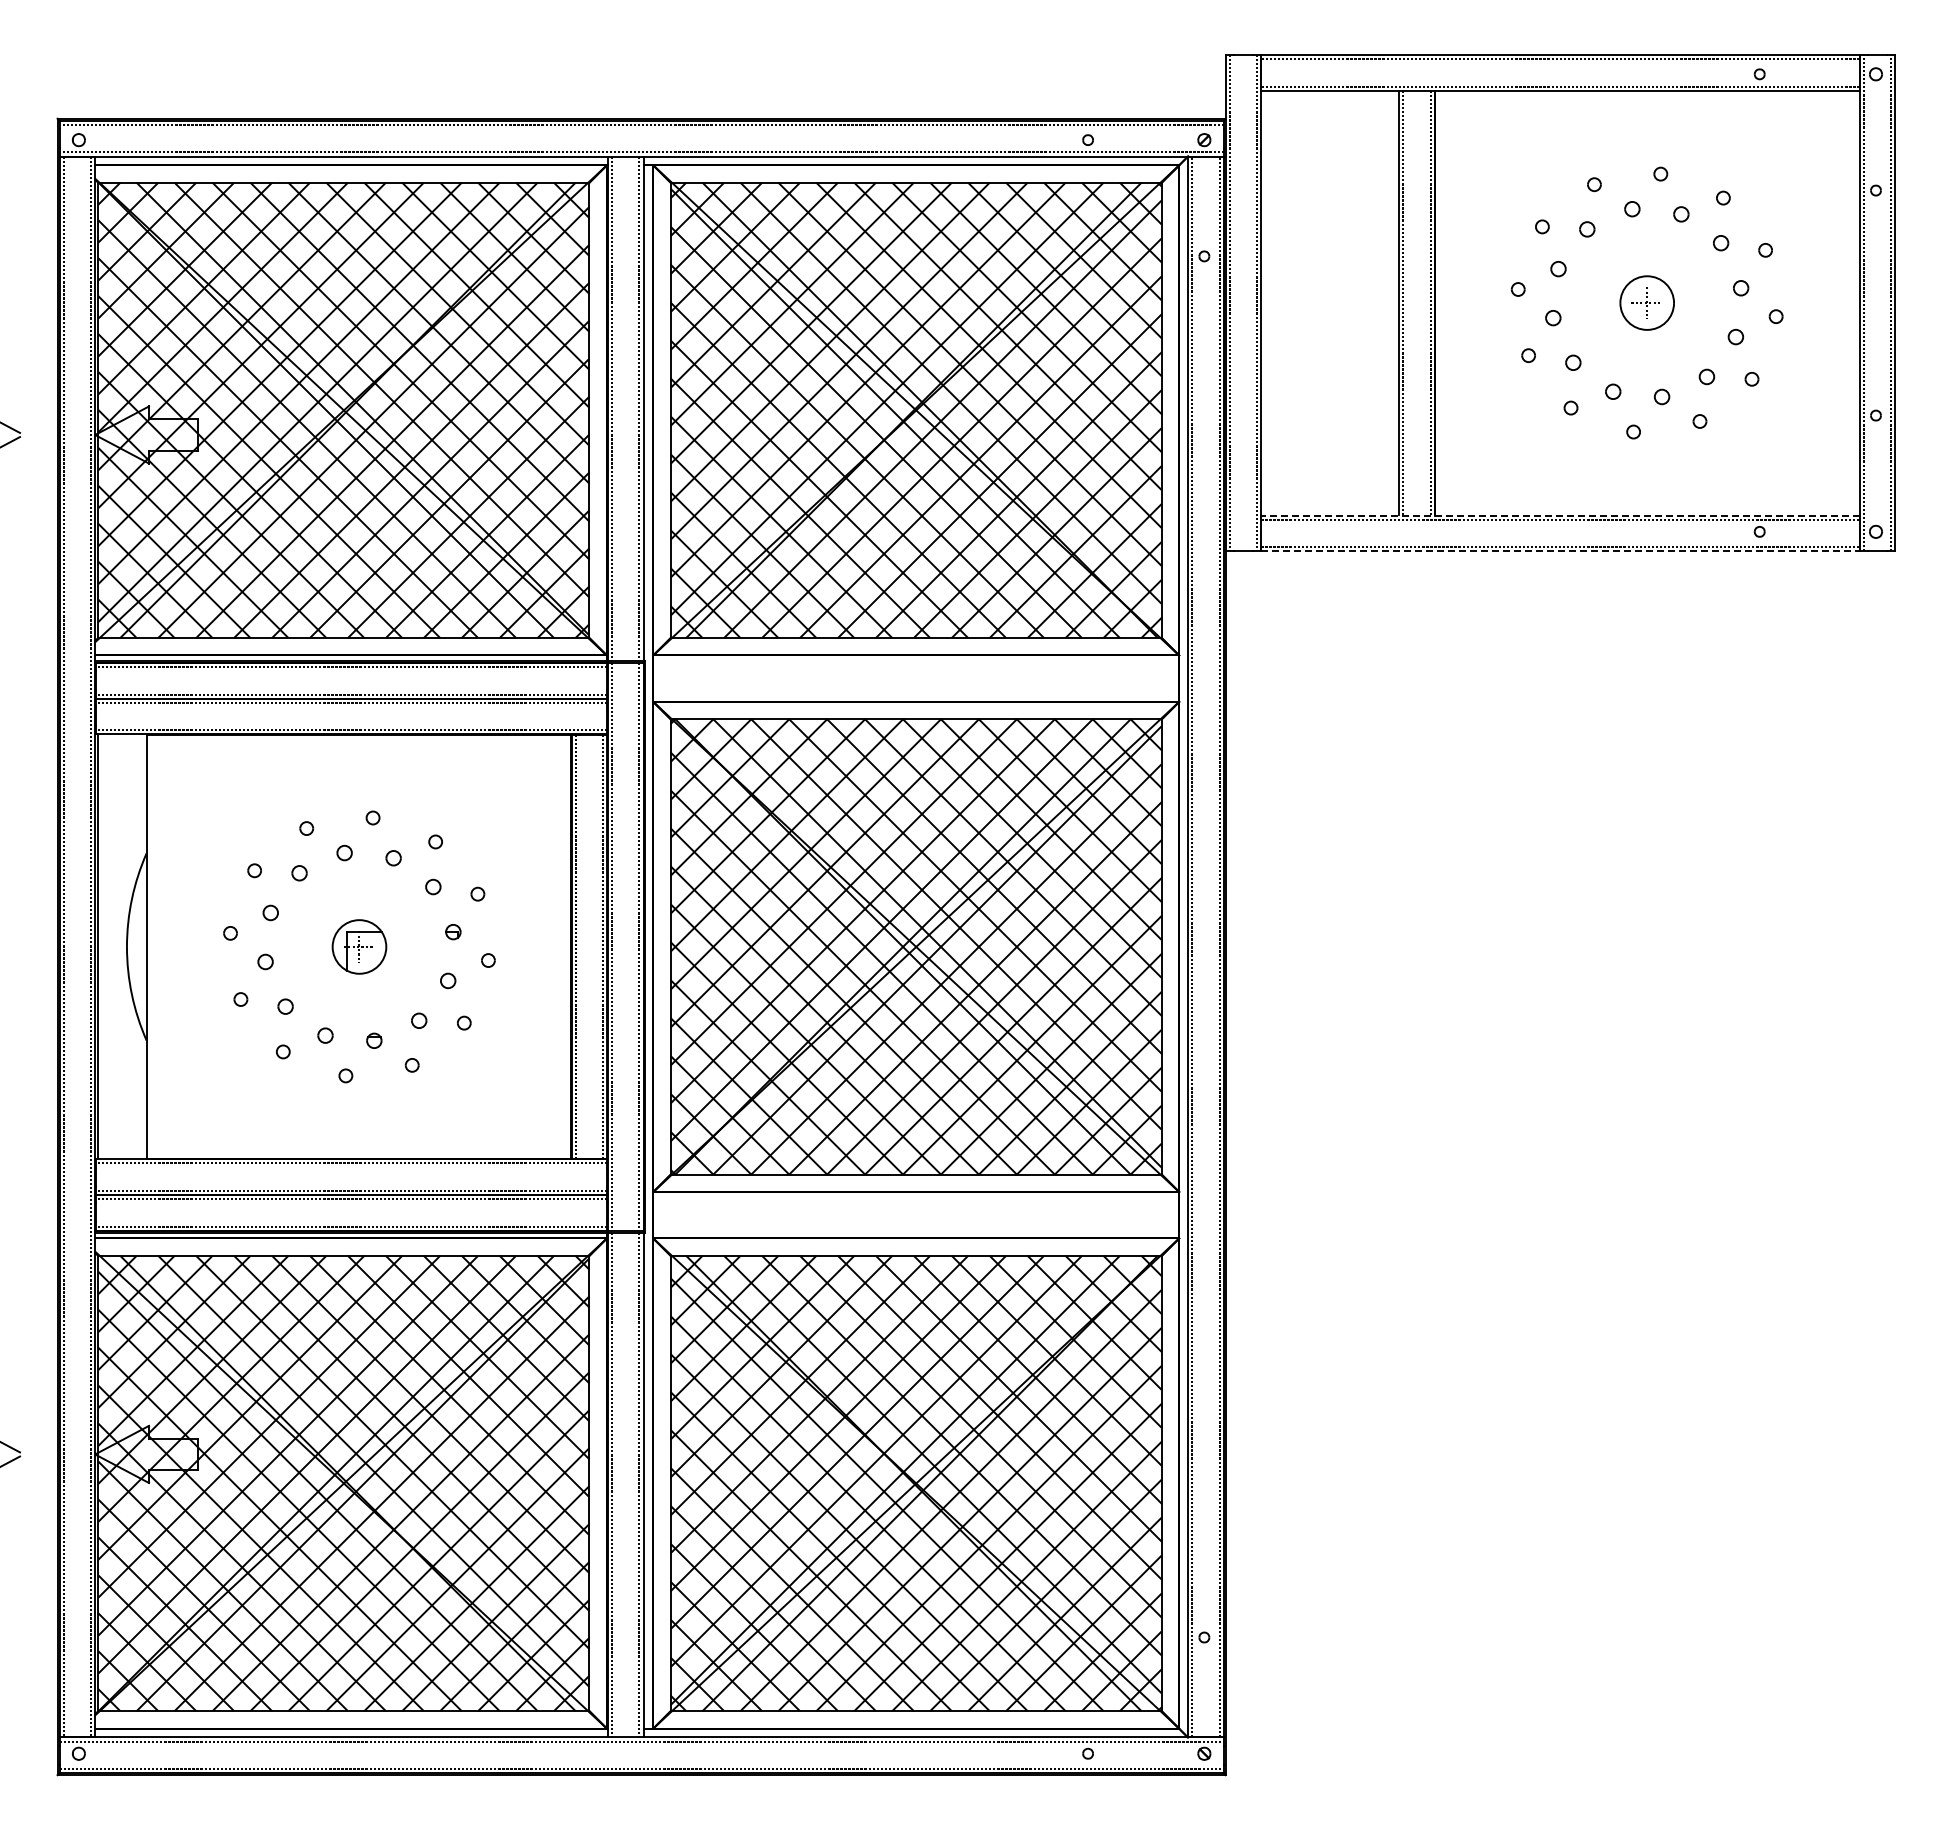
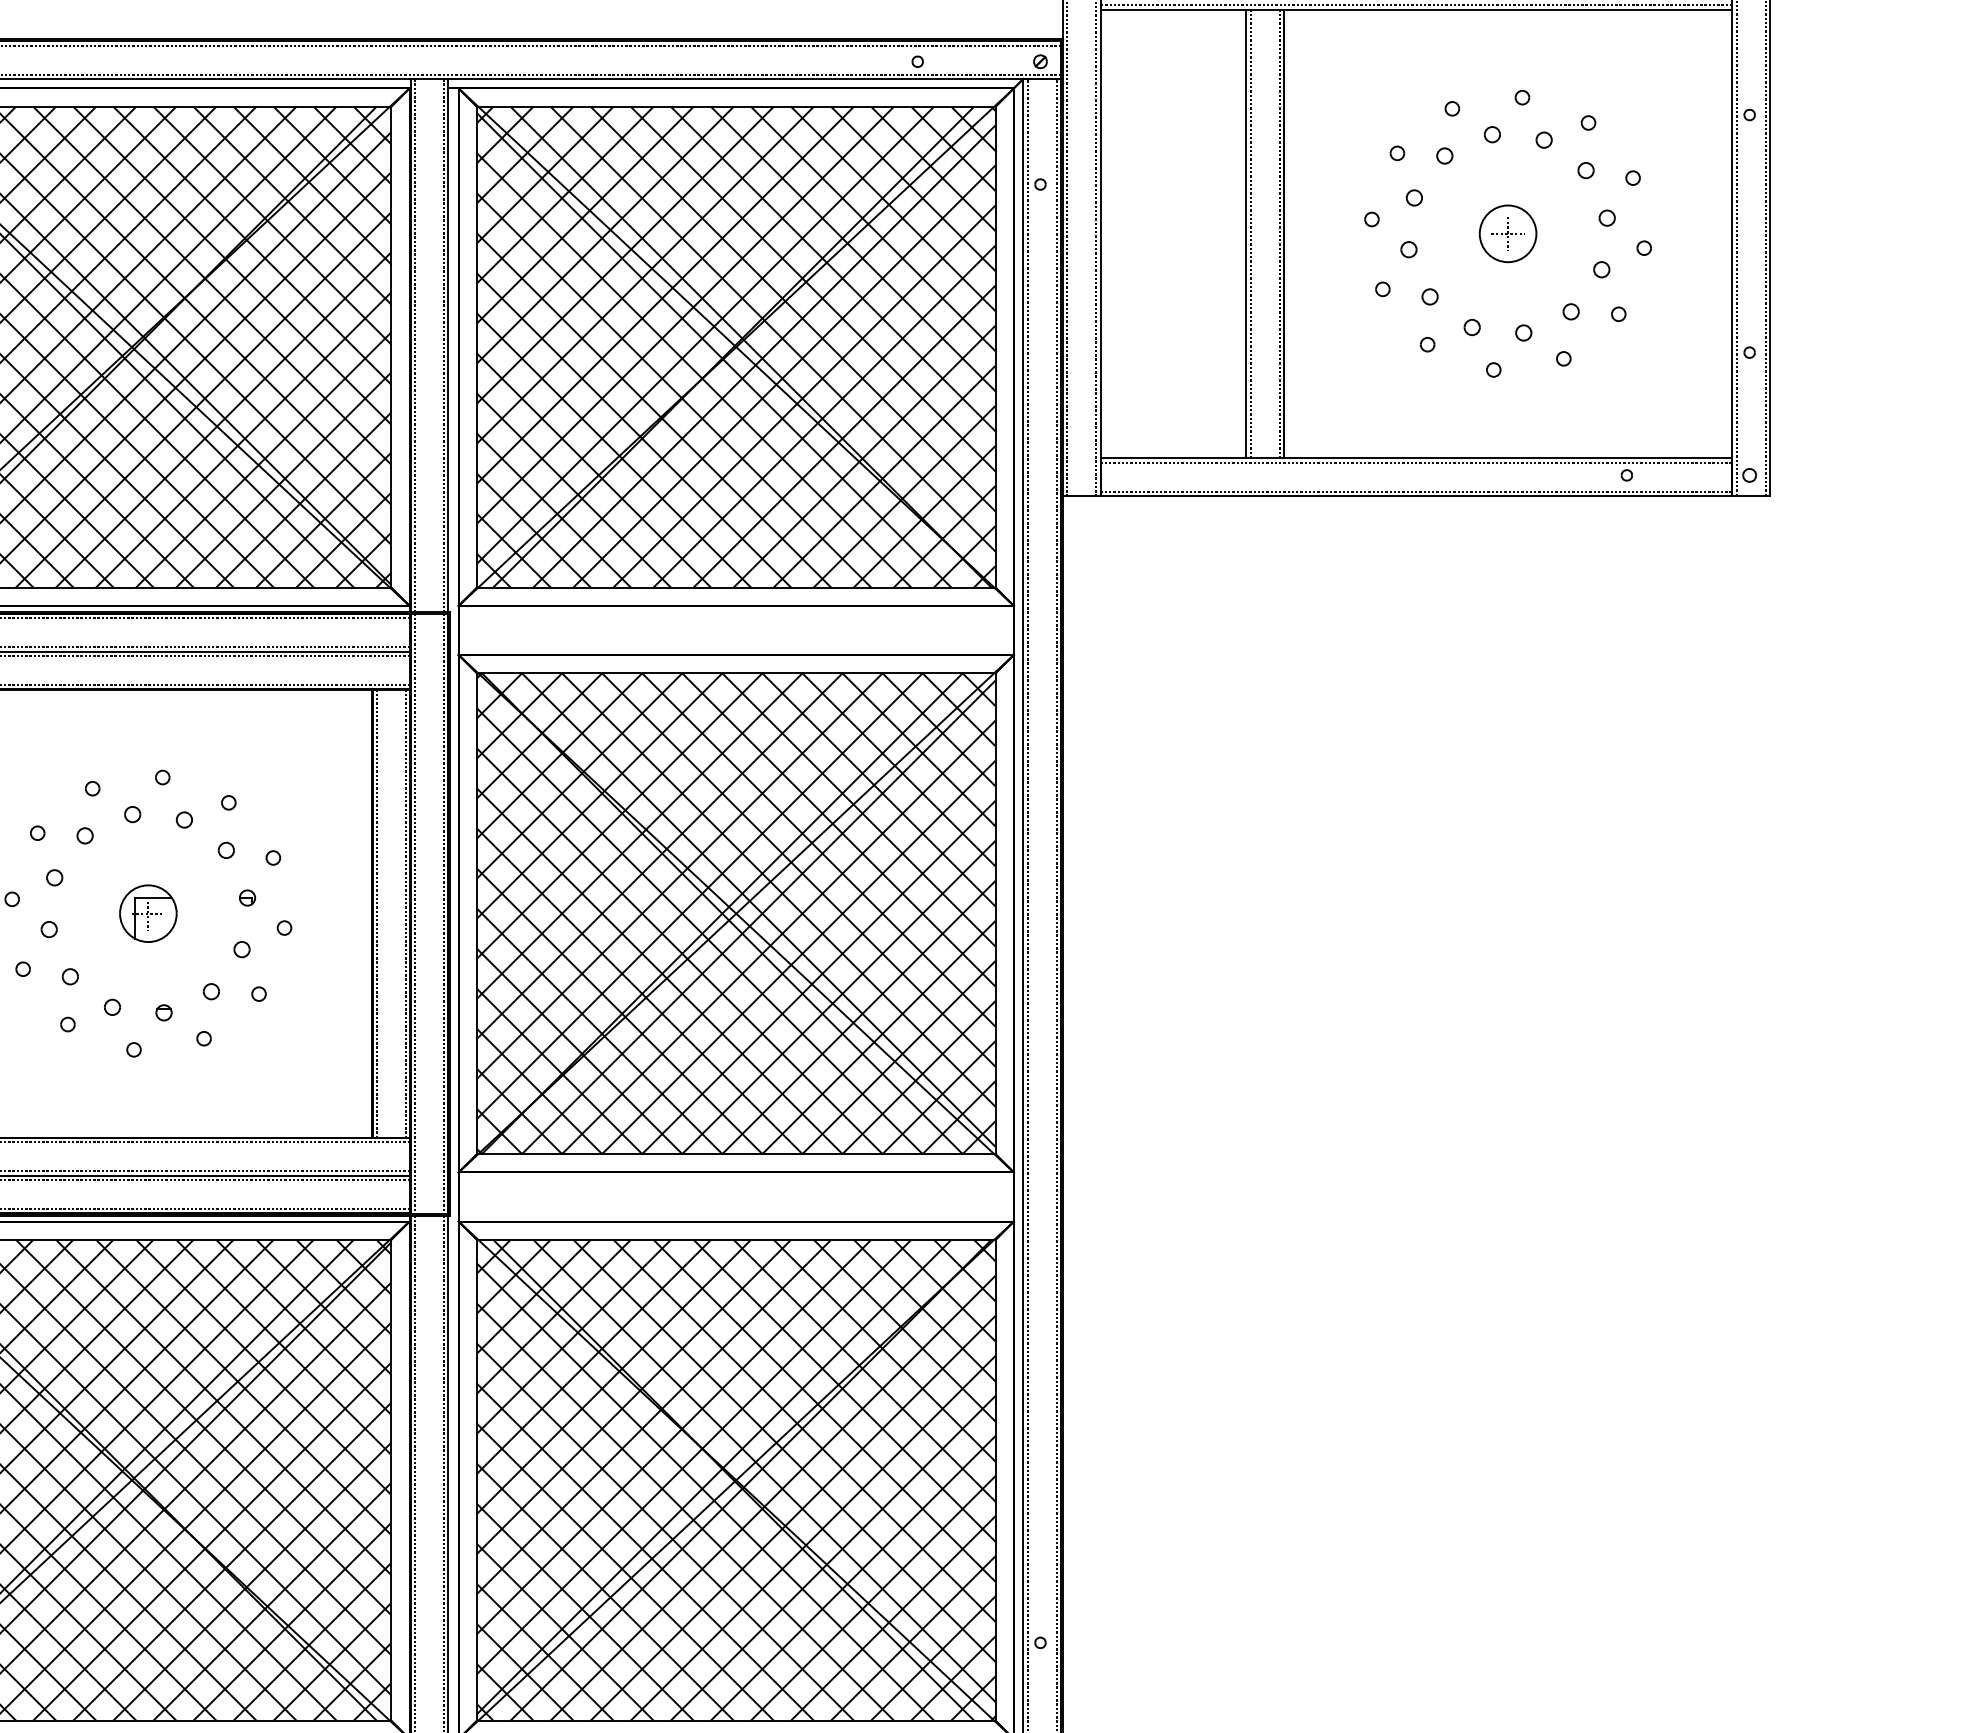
line: (1560, 515) -> (1416, 458), dashed -> solid
line: (1561, 551) -> (1417, 496), dashed -> solid

